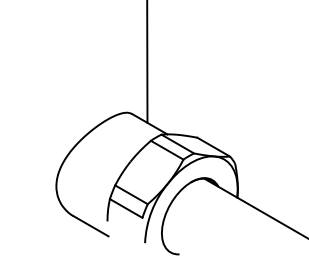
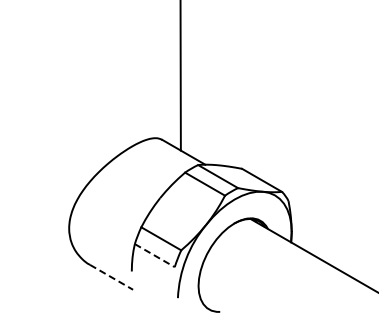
line: (126, 208) -> (155, 255), solid -> dashed
line: (90, 226) -> (111, 277), solid -> dashed

